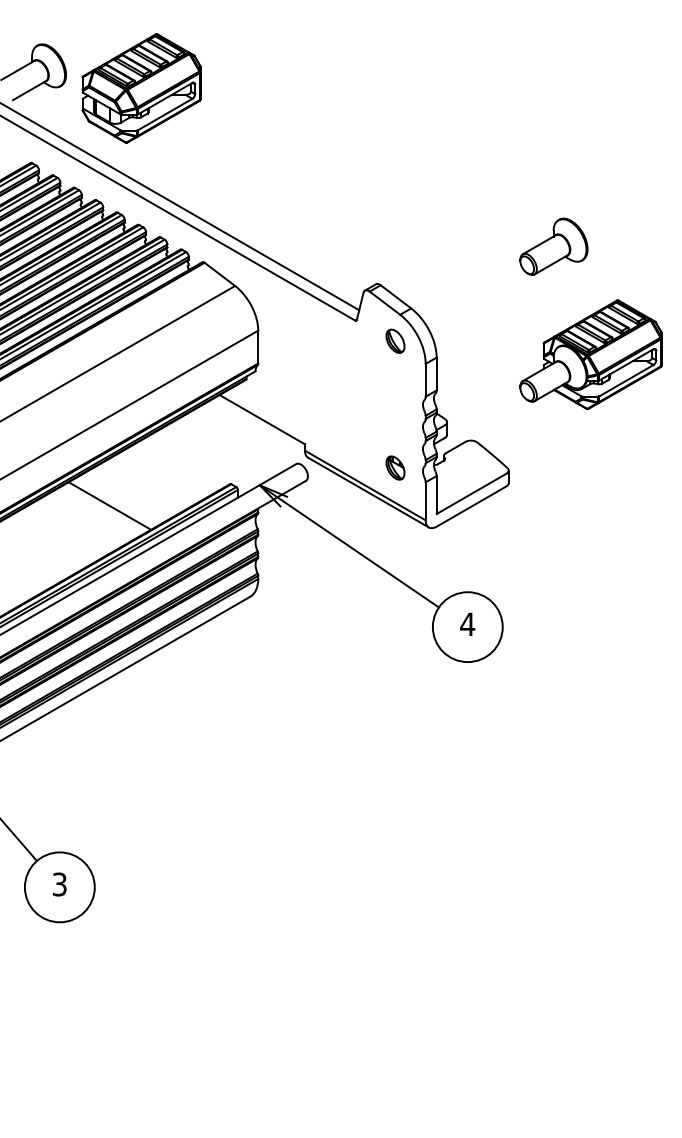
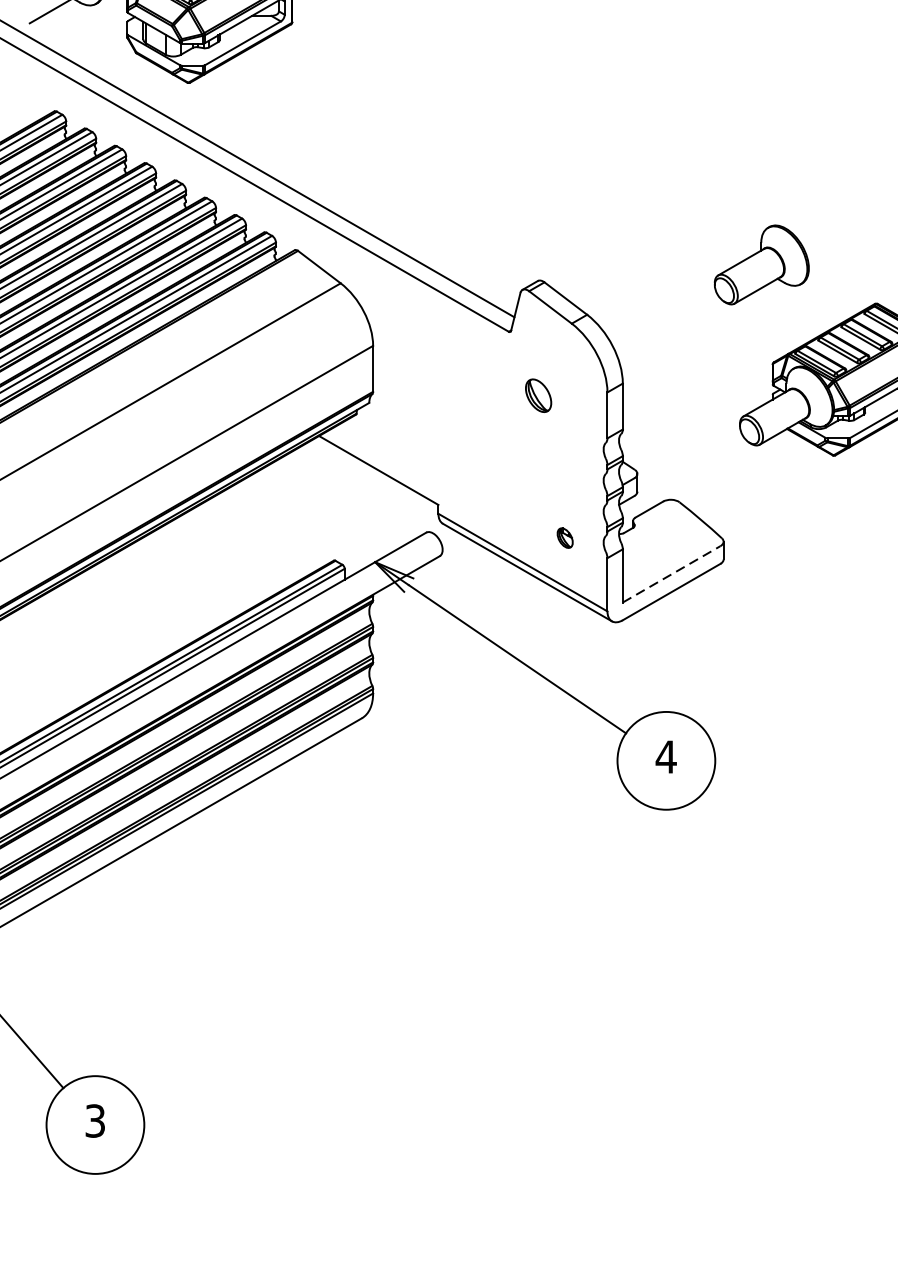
part: (553, 246) -> (761, 264), moved
part: (395, 340) -> (538, 394), moved
part: (395, 467) -> (565, 537), size x0.6
line: (471, 493) -> (671, 573), solid -> dashed
line: (109, 505) -> (164, 590), removed

